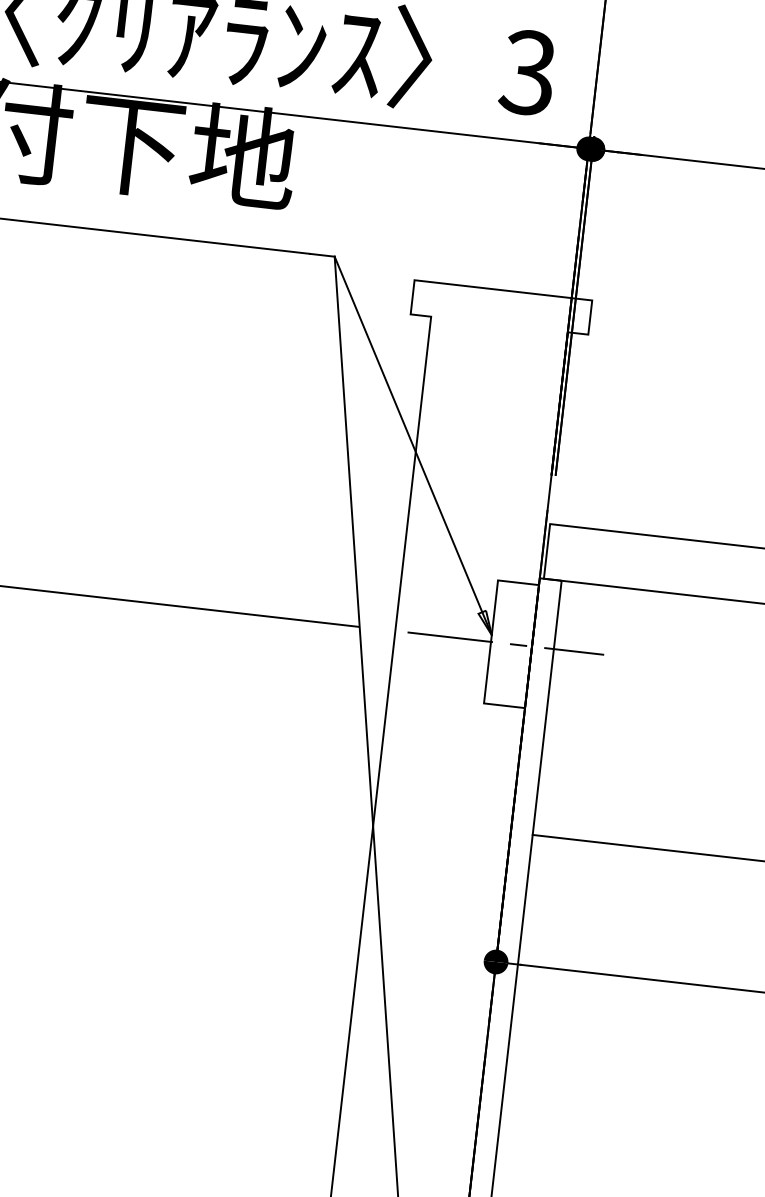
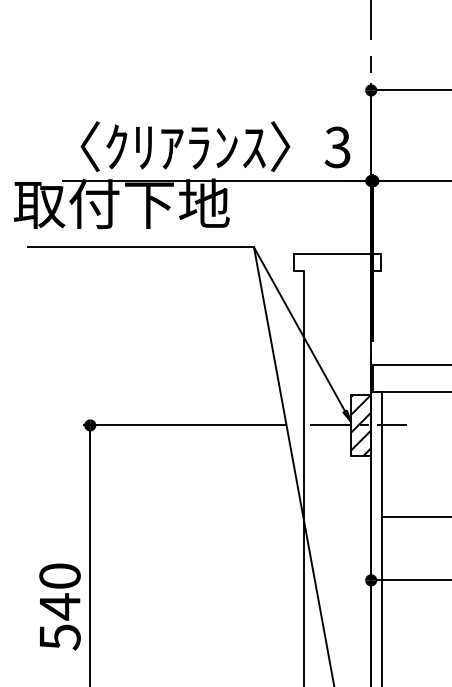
hatch: (512, 644) -> (361, 425), added

